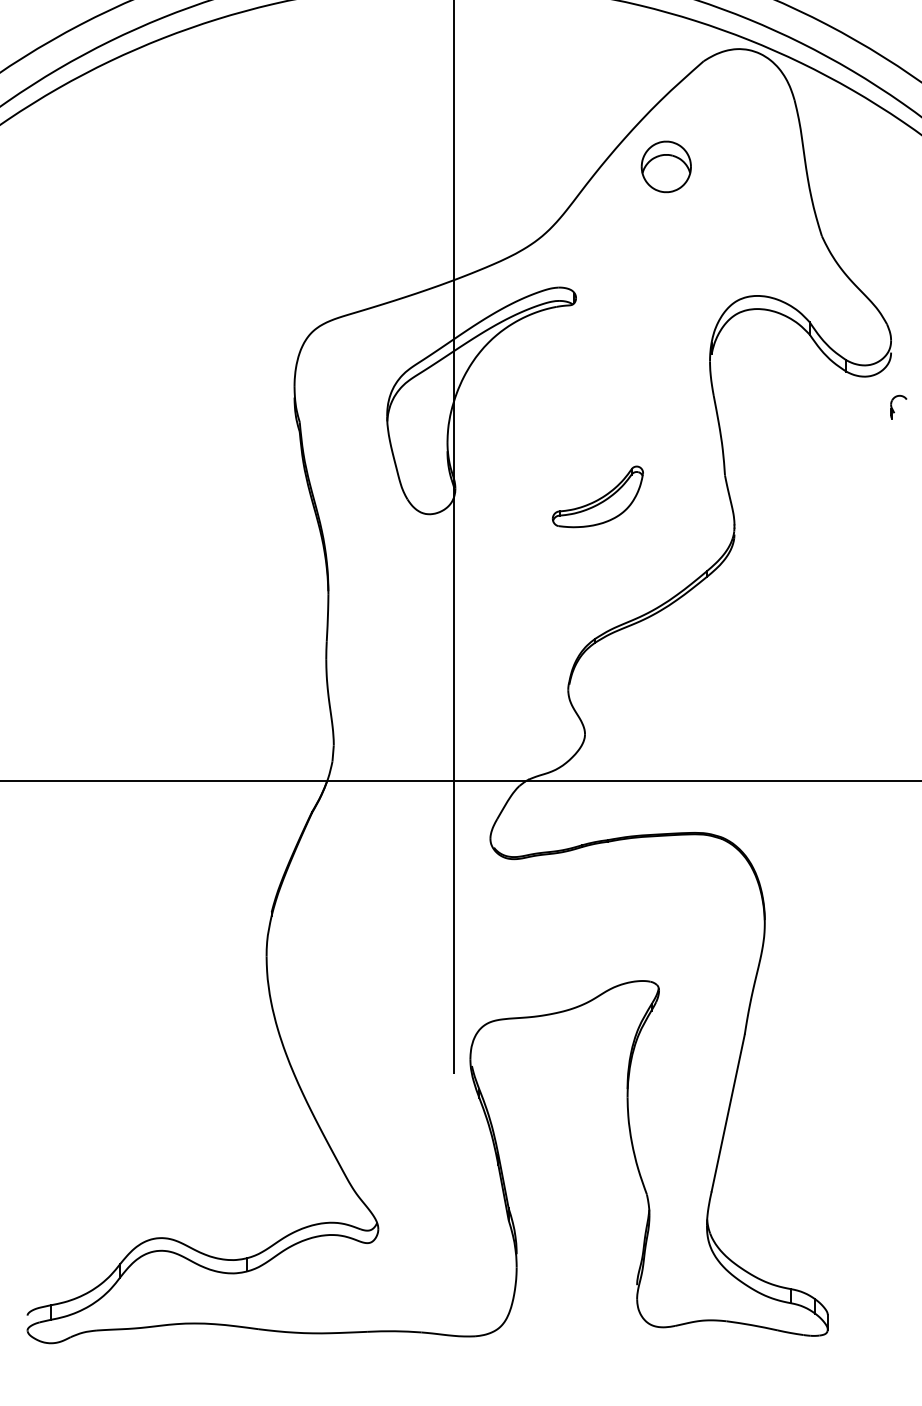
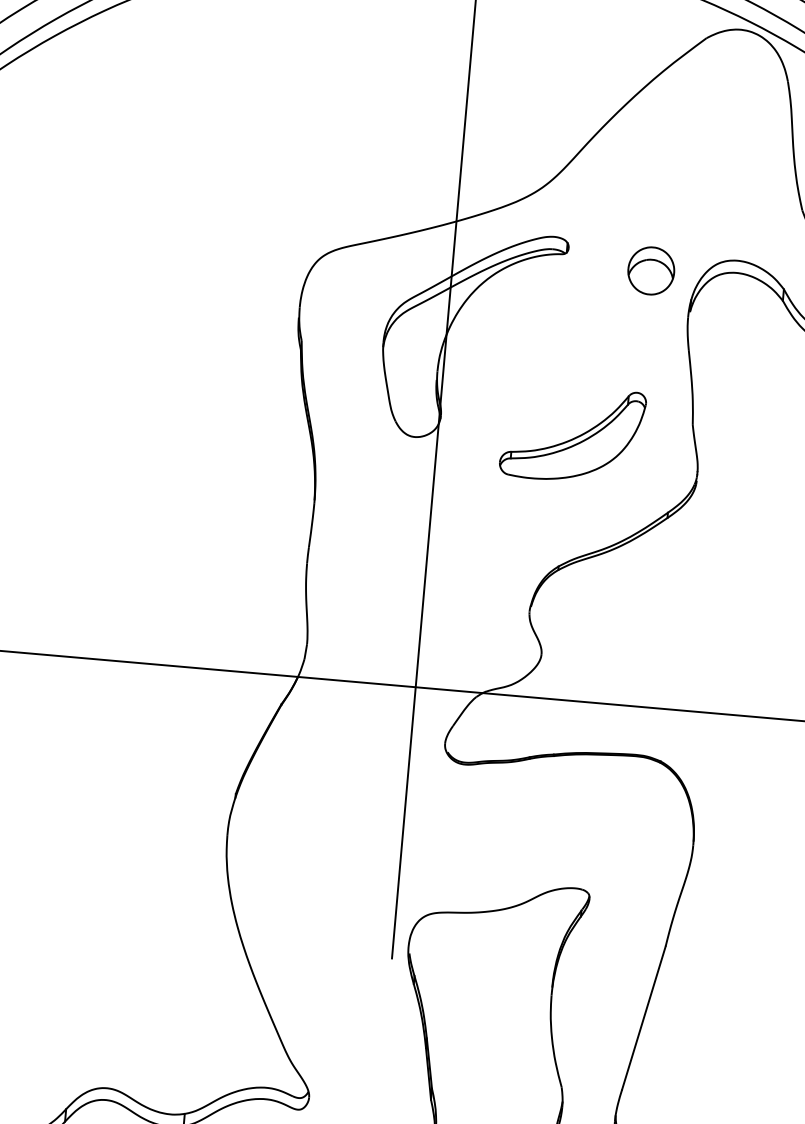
part: (665, 166) -> (650, 270), moved
part: (597, 496) -> (572, 434), size x1.67

